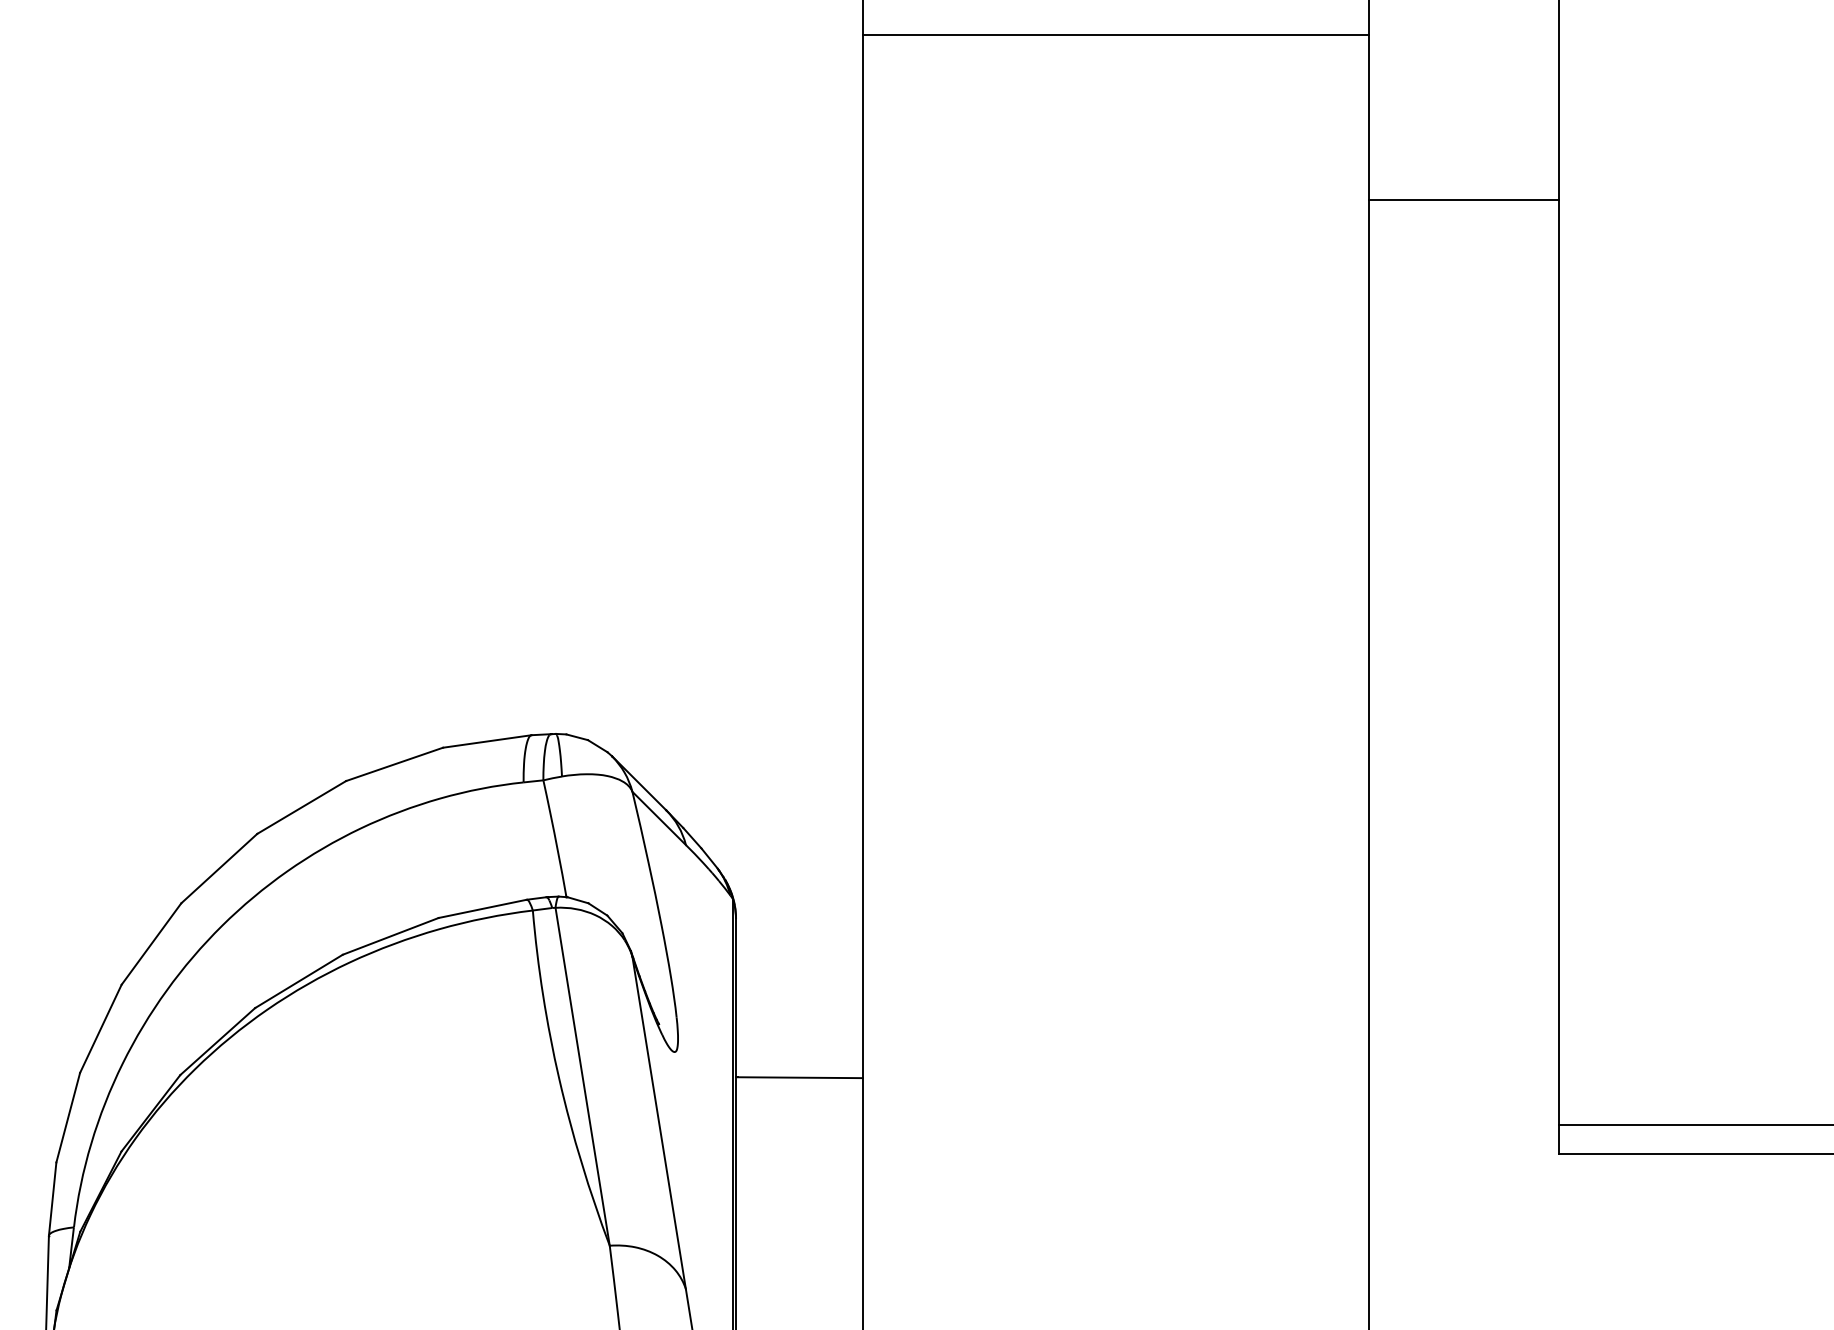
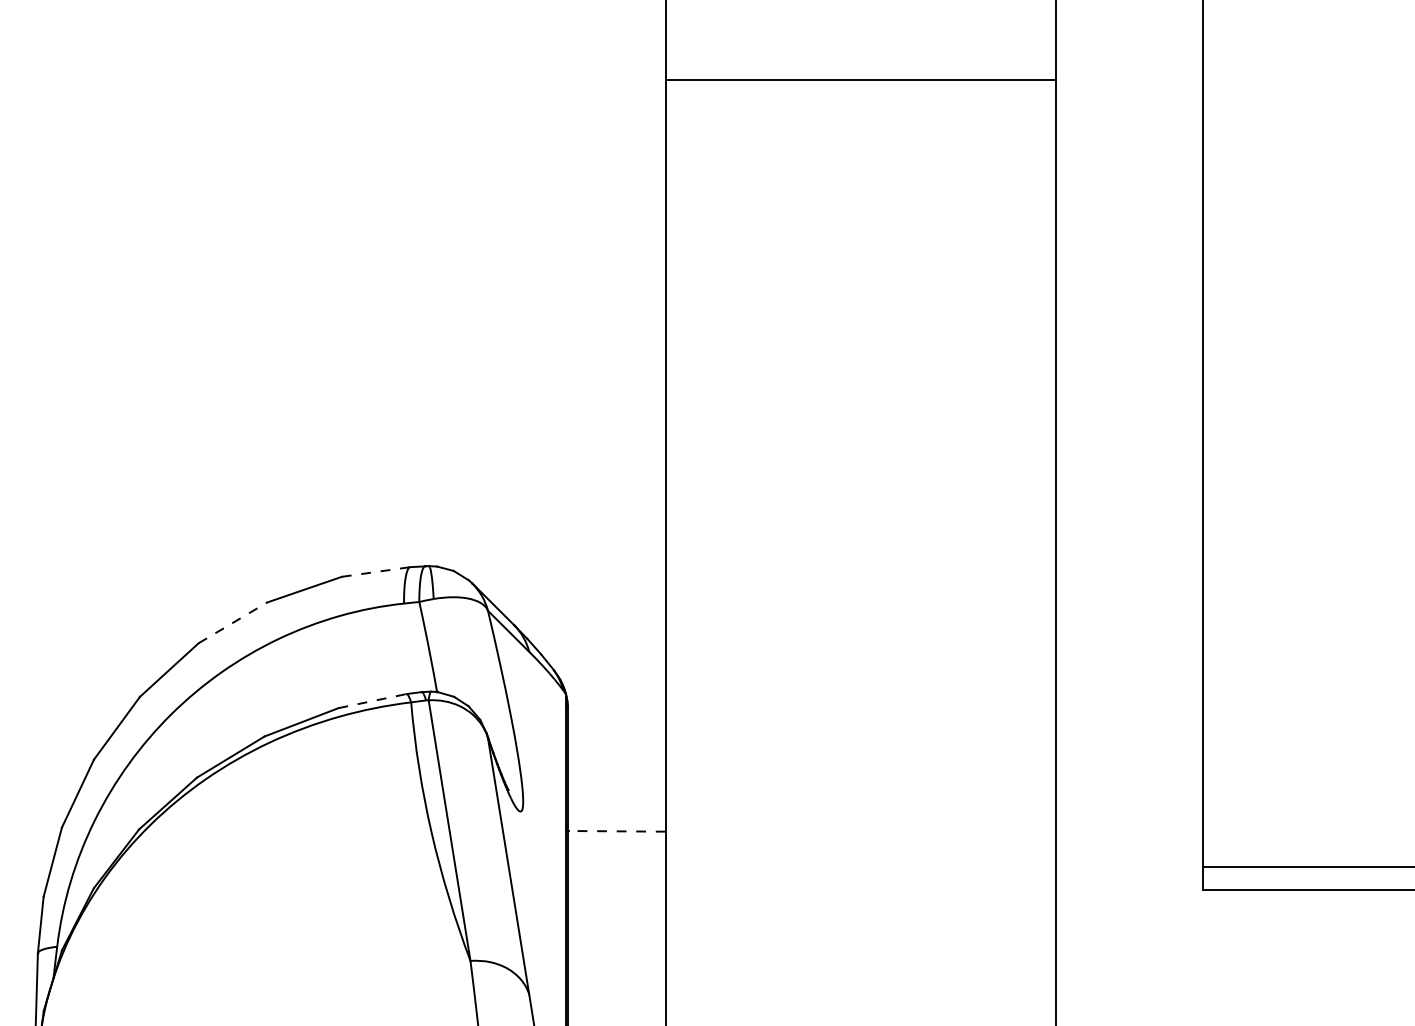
line: (1115, 35) -> (860, 80), moved
line: (1464, 200) -> (1129, 154), removed
line: (487, 740) -> (376, 571), solid -> dashed
line: (301, 806) -> (232, 622), solid -> dashed
line: (482, 909) -> (372, 701), solid -> dashed
line: (799, 1077) -> (616, 831), solid -> dashed

